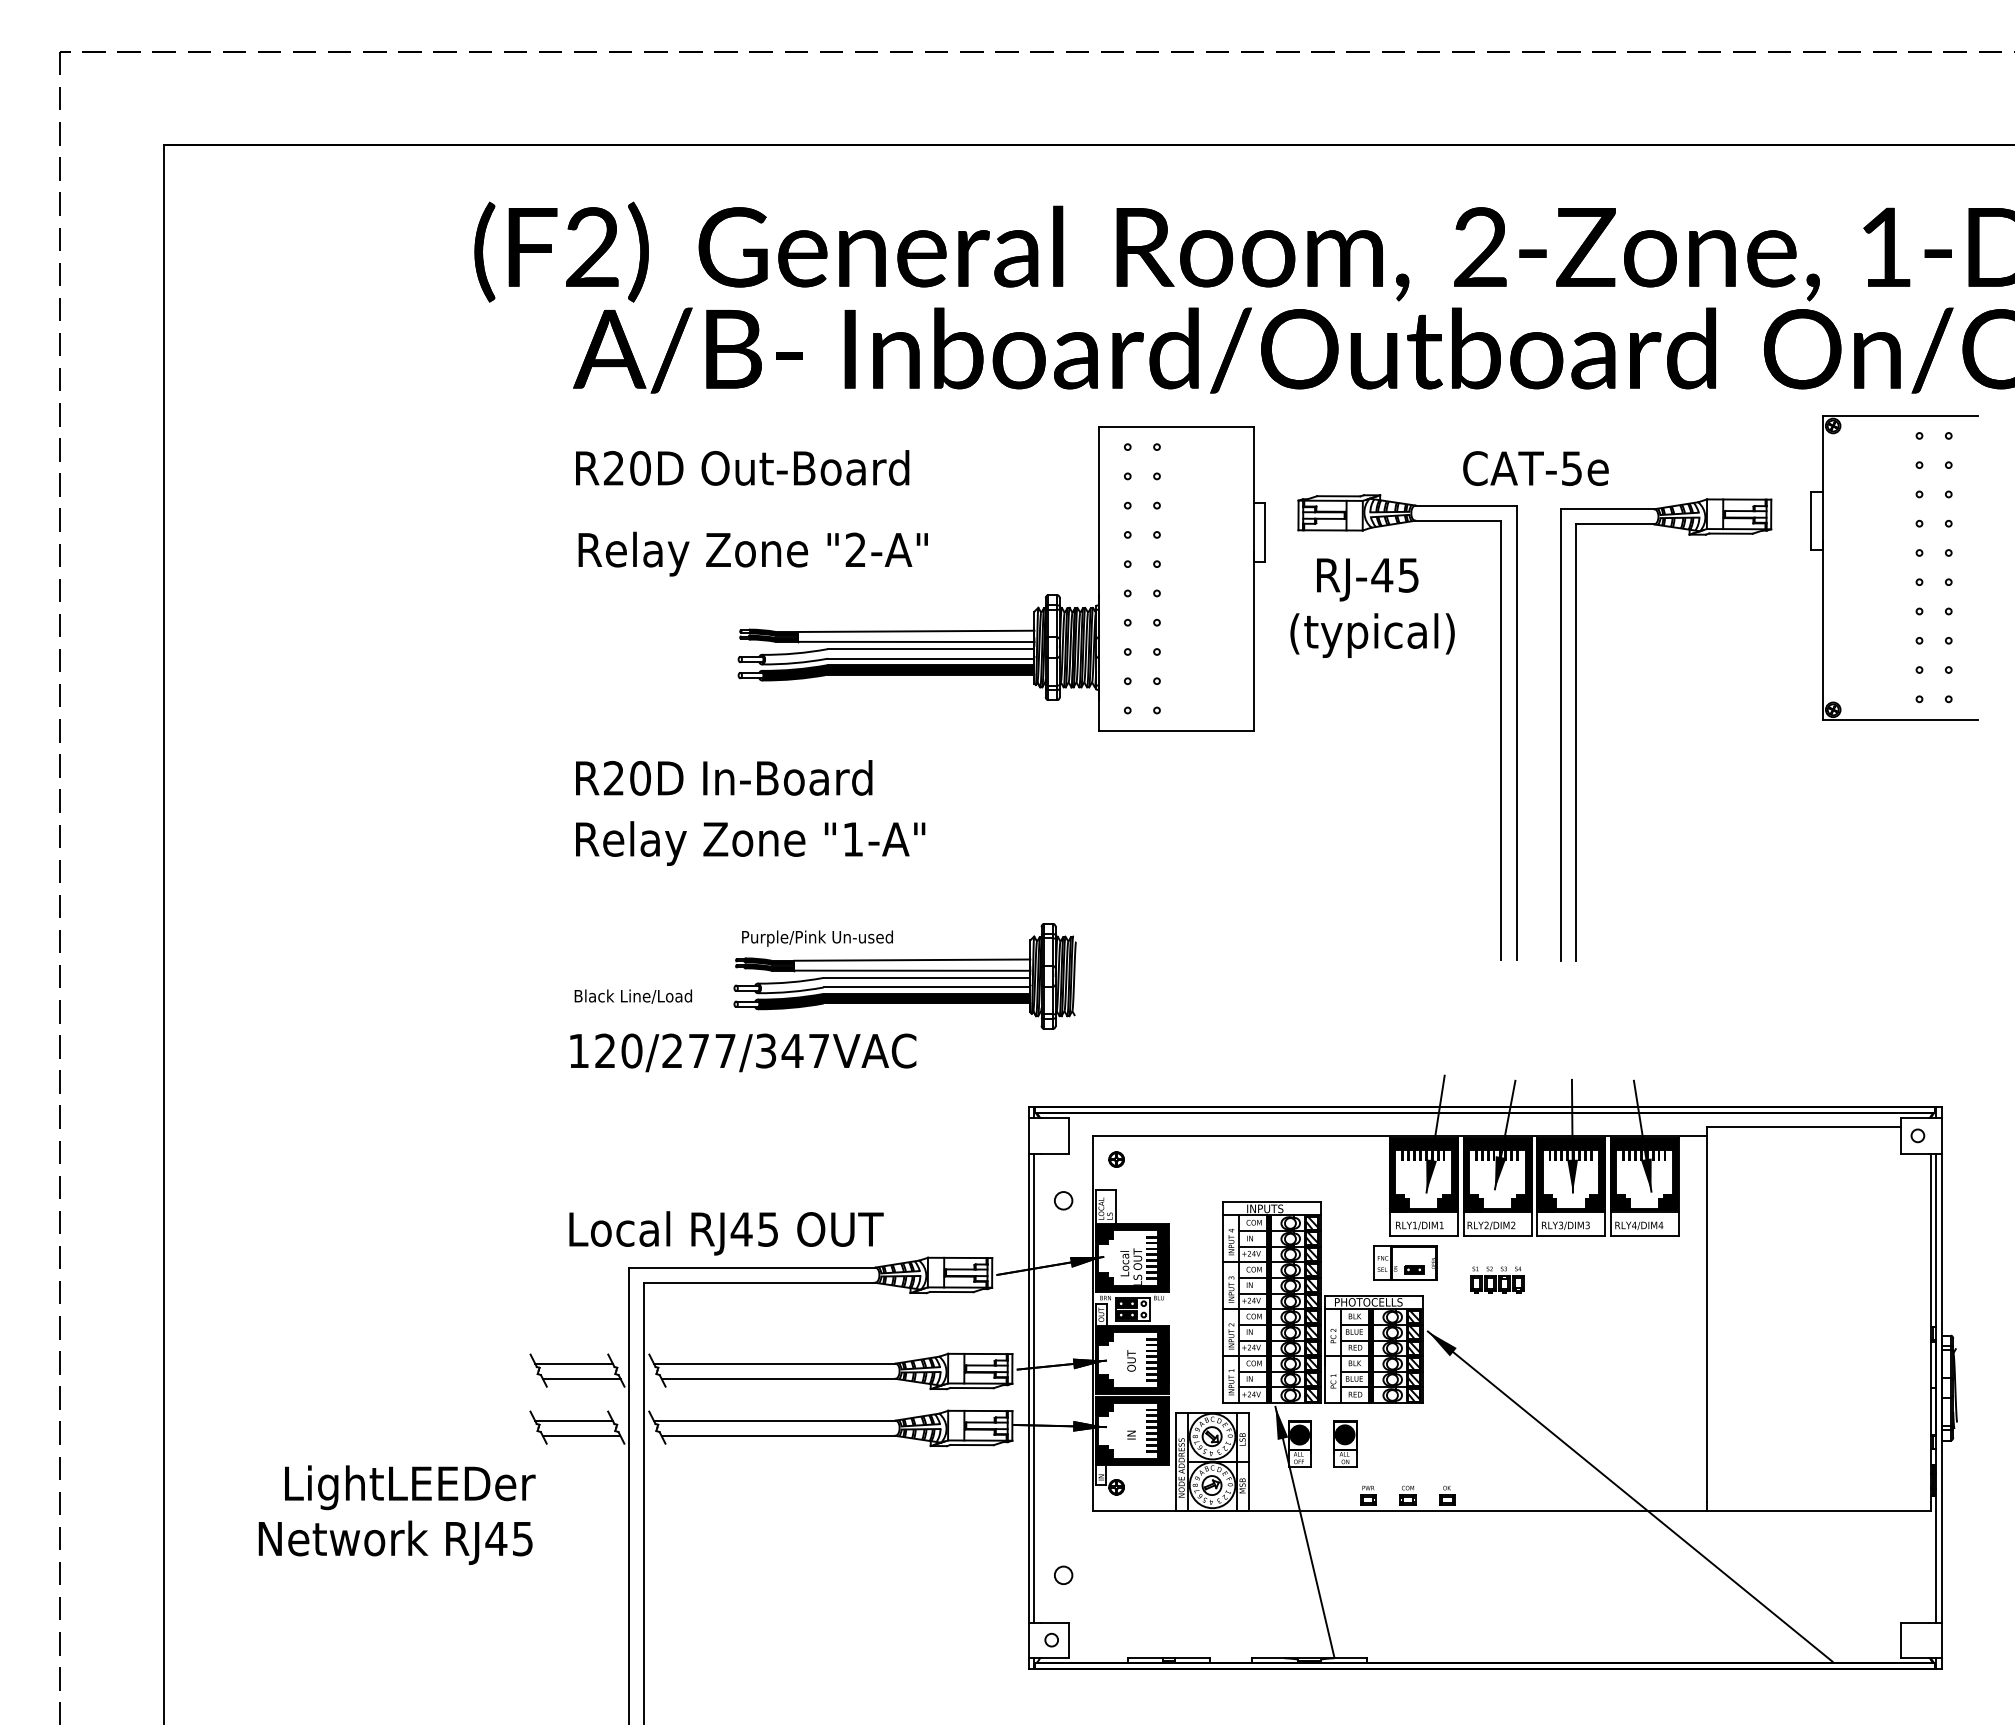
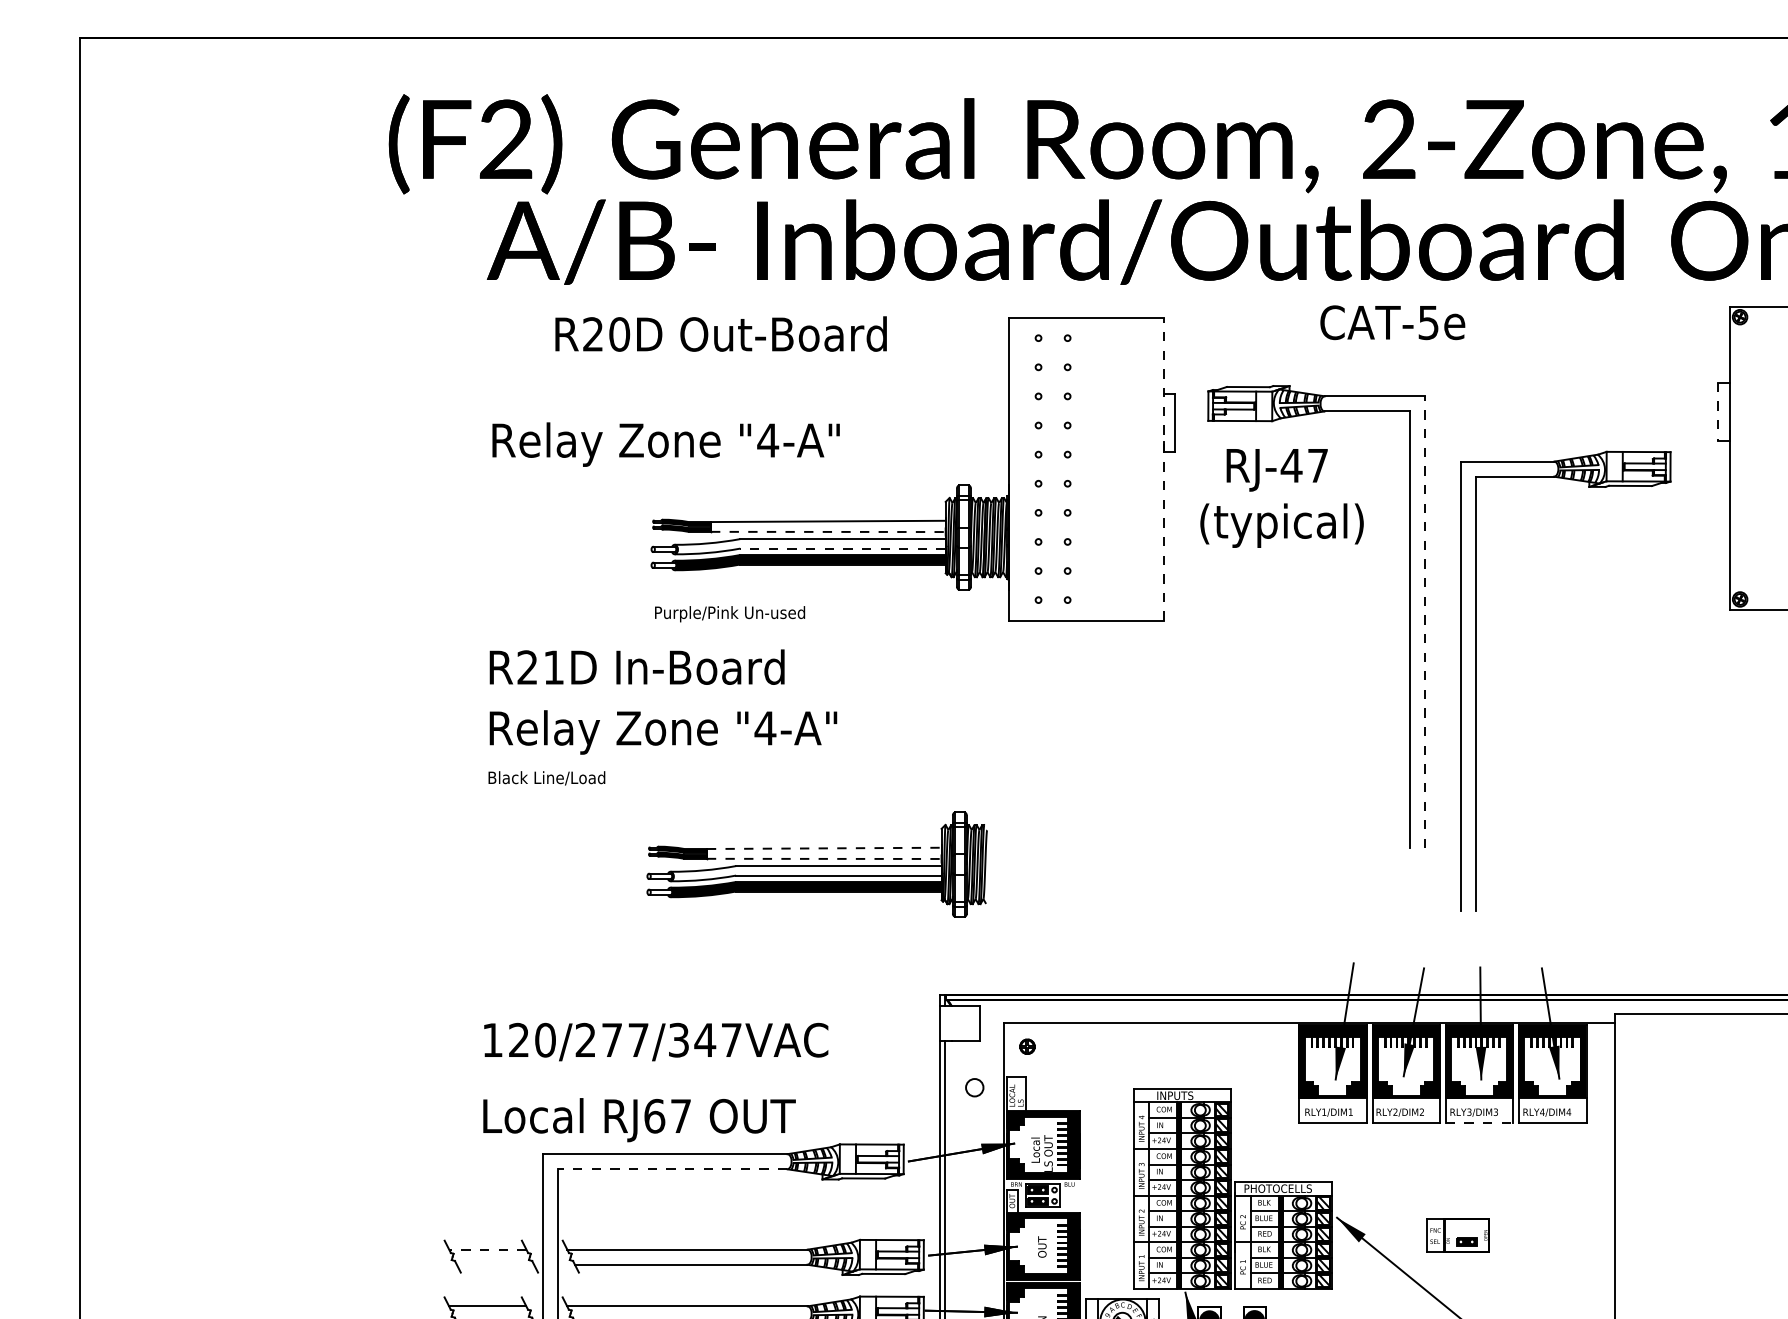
text: (742, 467) -> (721, 333), moved
text: (1535, 468) -> (1392, 322), moved
line: (1811, 521) -> (1718, 412), solid -> dashed
text: (855, 549) -> (767, 440), "2-A" -> "4-A"
text: (1408, 575) -> (1317, 465), RJ-45 -> RJ-47
line: (1253, 578) -> (1163, 468), solid -> dashed
line: (916, 641) -> (828, 531), solid -> dashed
line: (930, 658) -> (842, 548), solid -> dashed
part: (1576, 729) -> (1476, 680), moved
line: (1516, 732) -> (1425, 622), solid -> dashed
text: (640, 777) -> (553, 666), R20D -> R21D
text: (853, 839) -> (765, 728), "1-A" -> "4-A"
text: (817, 938) -> (729, 614), moved
line: (912, 960) -> (824, 848), solid -> dashed
line: (912, 970) -> (824, 858), solid -> dashed
text: (632, 996) -> (546, 778), moved
text: (743, 1052) -> (656, 1041), moved
text: (753, 1229) -> (666, 1116), RJ45 -> RJ67
line: (1571, 1236) -> (1479, 1123), solid -> dashed
part: (1405, 1262) -> (1457, 1234), moved
part: (1497, 1279) -> (1406, 1165), removed
line: (759, 1282) -> (672, 1168), solid -> dashed
line: (574, 1363) -> (488, 1249), solid -> dashed
line: (581, 1378) -> (495, 1264), removed

